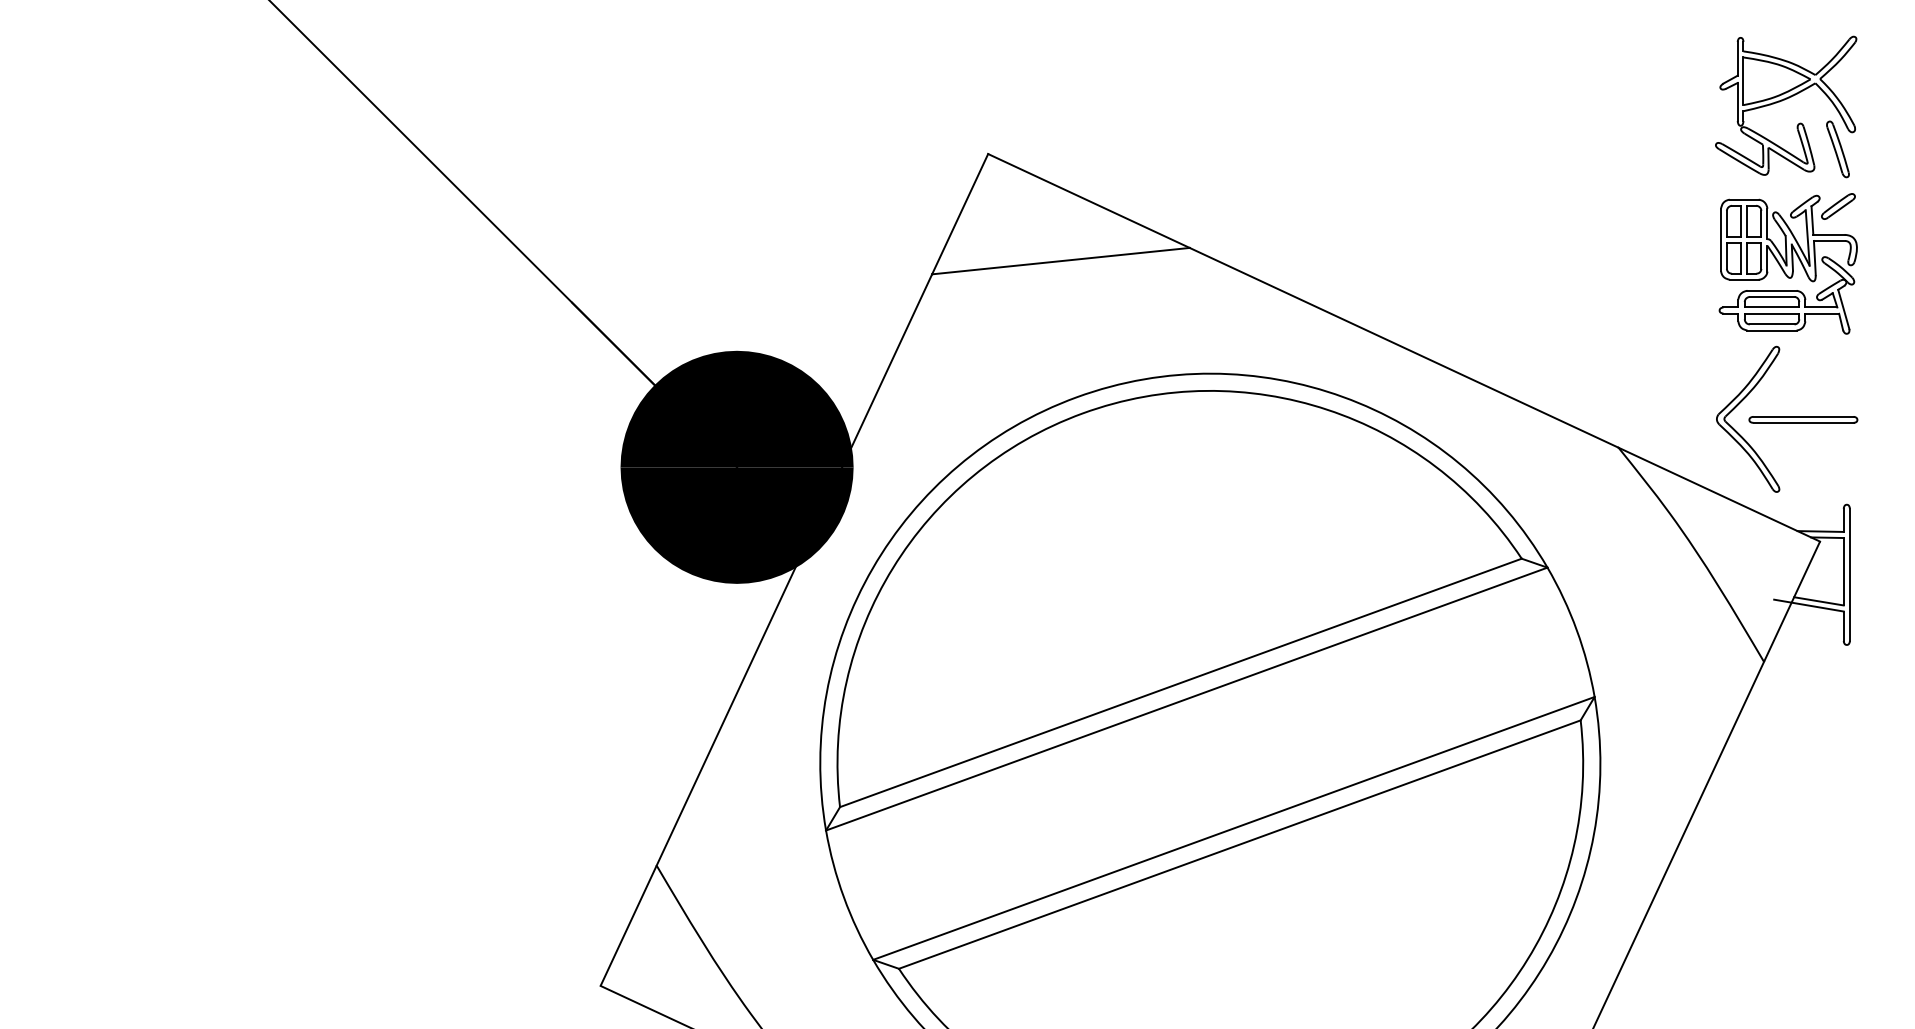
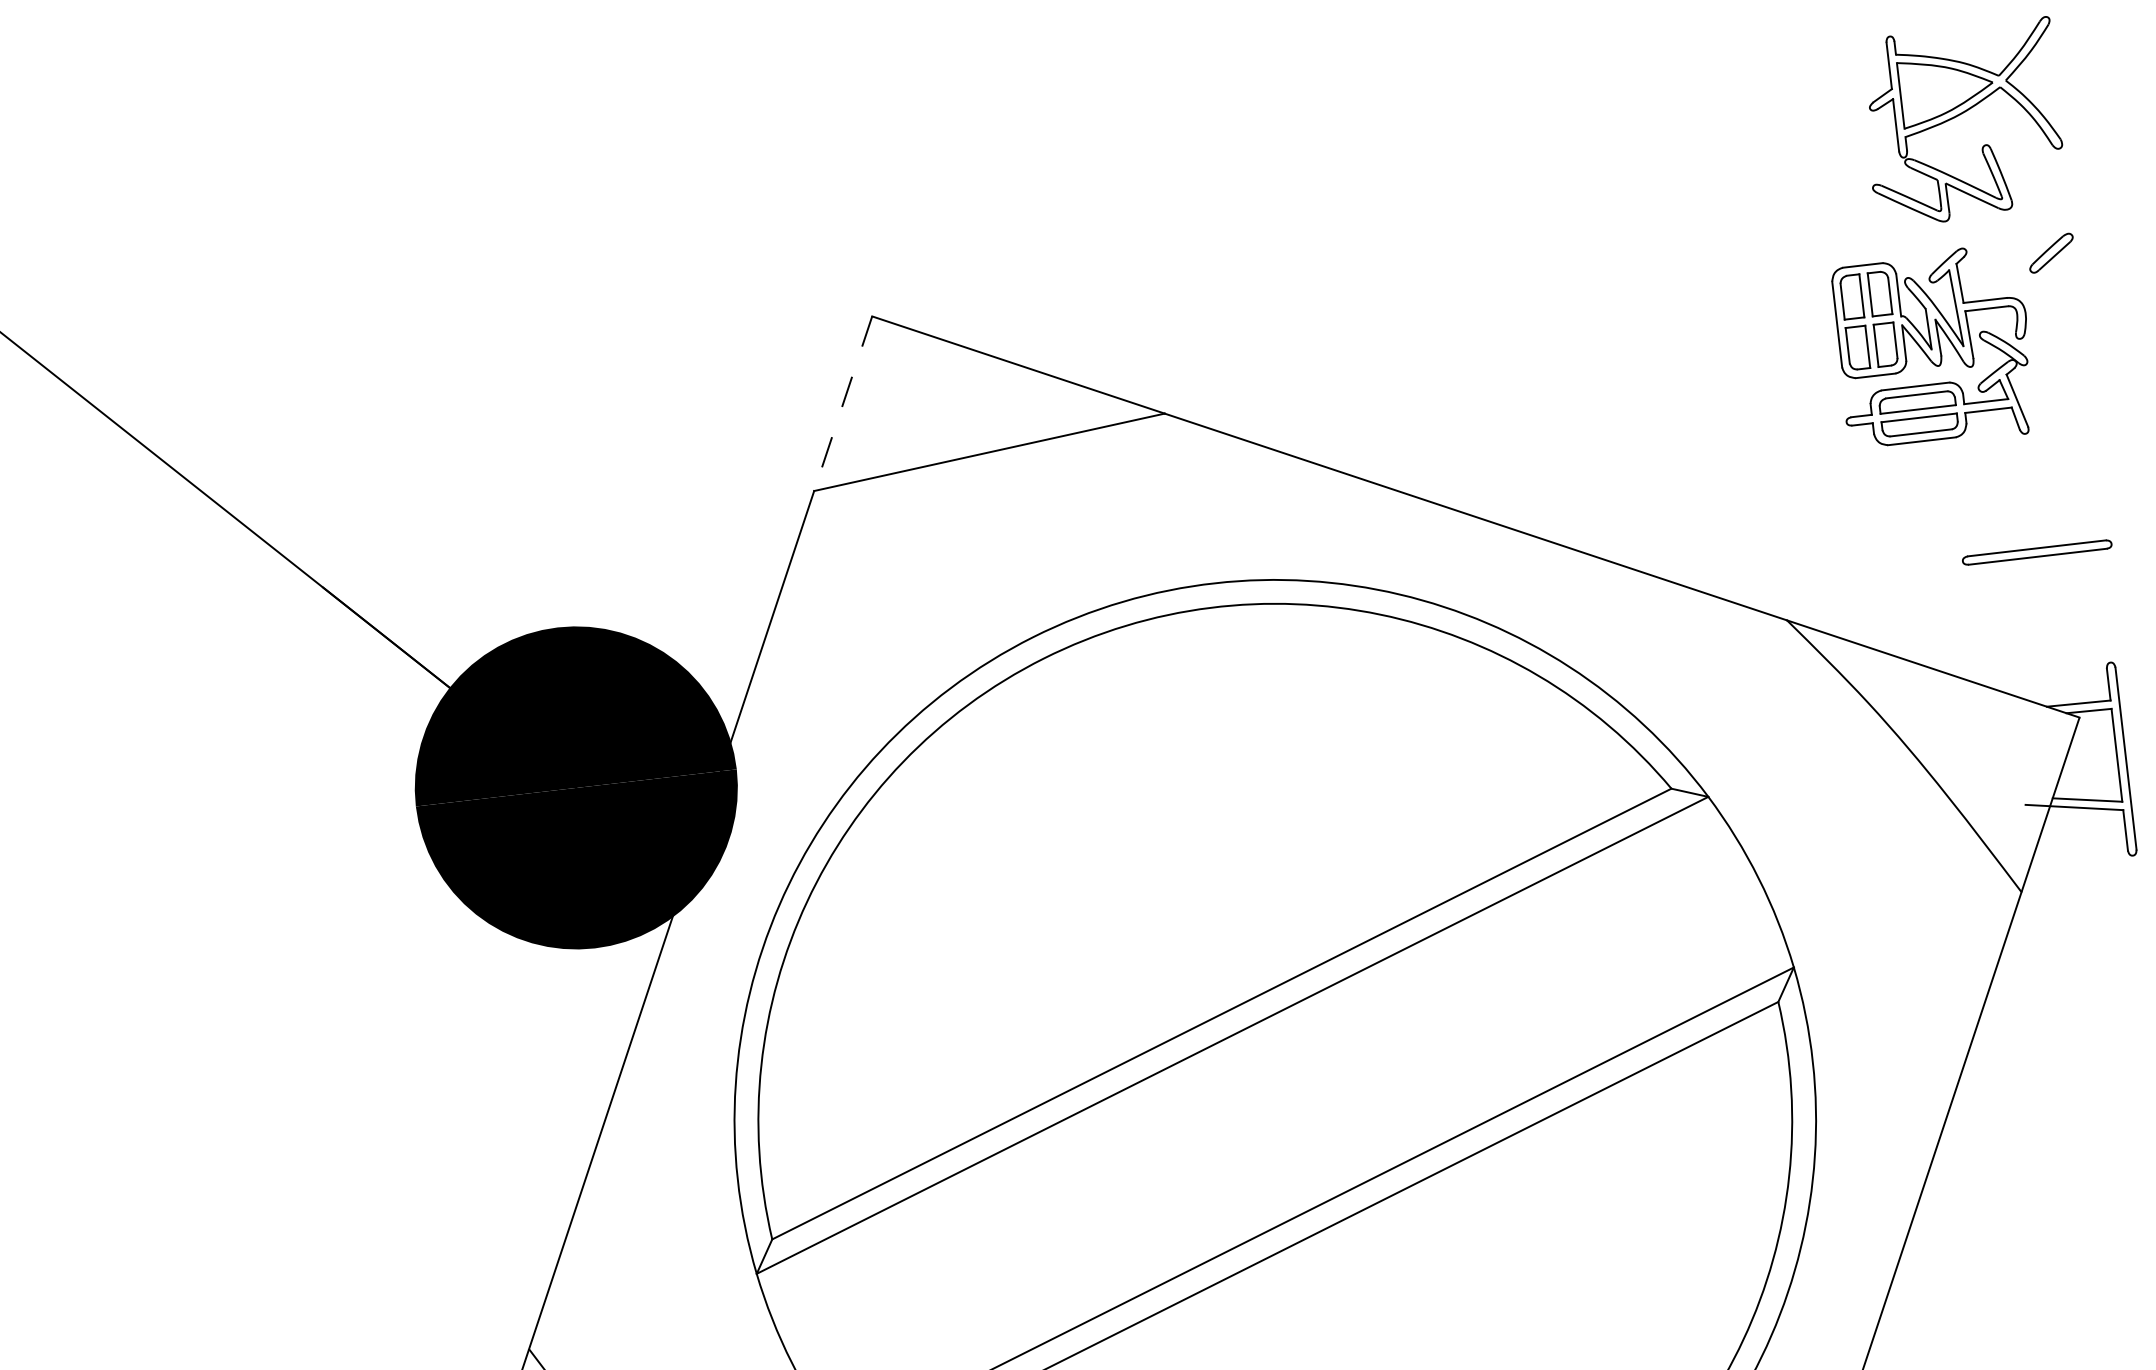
part: (1837, 149) -> (2041, 174), removed
line: (959, 214) -> (842, 404), solid -> dashed
part: (1787, 264) -> (1932, 347), moved
part: (1737, 406) -> (1944, 544), removed

